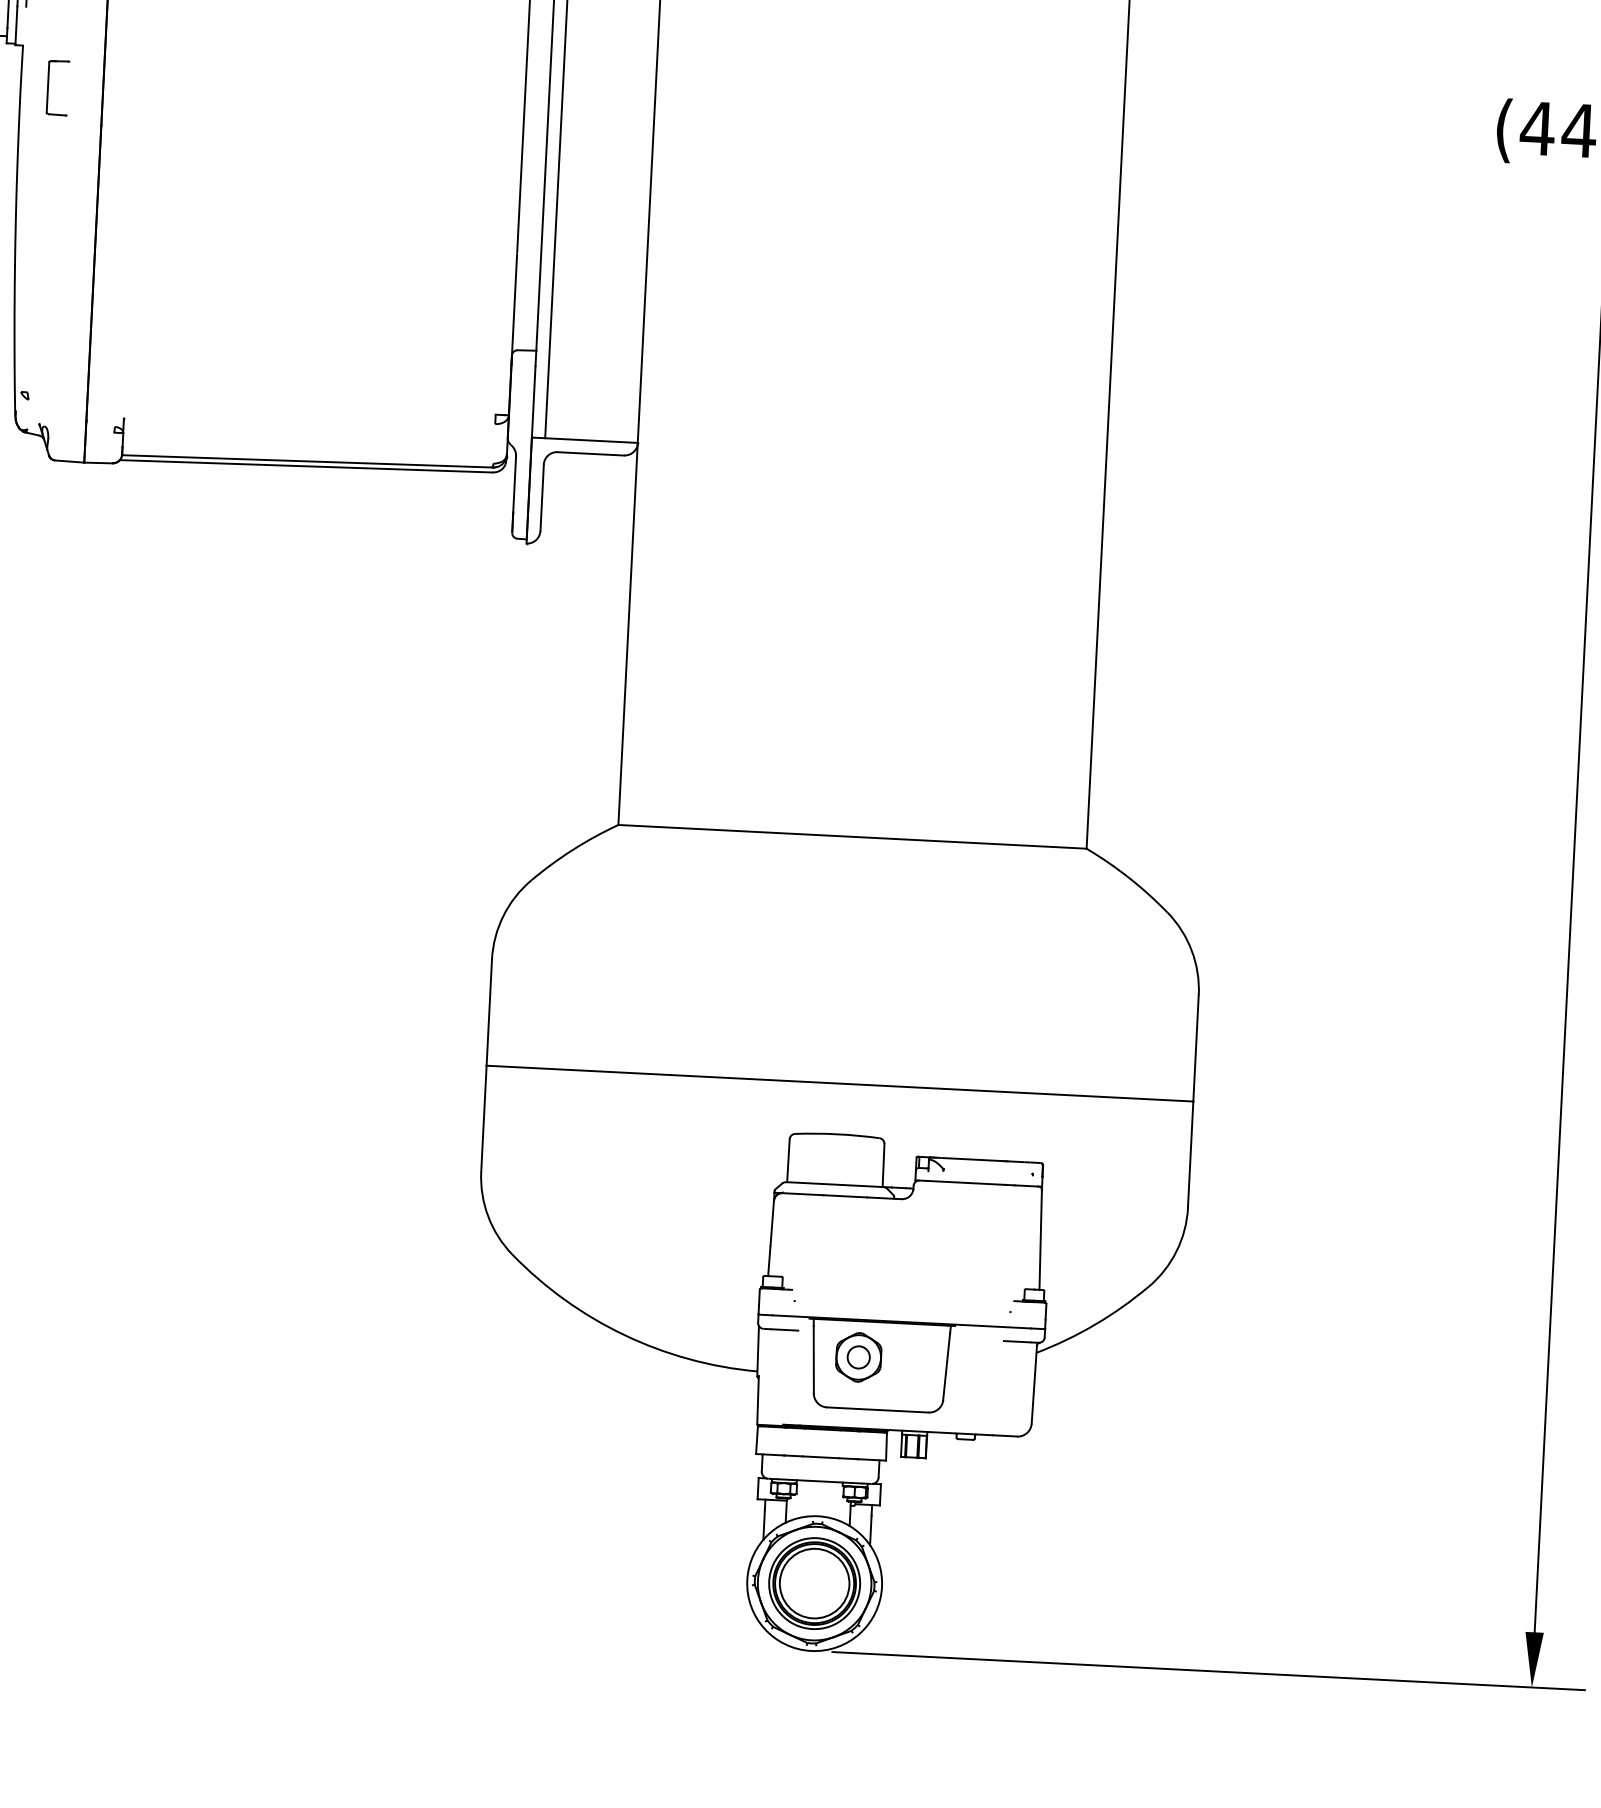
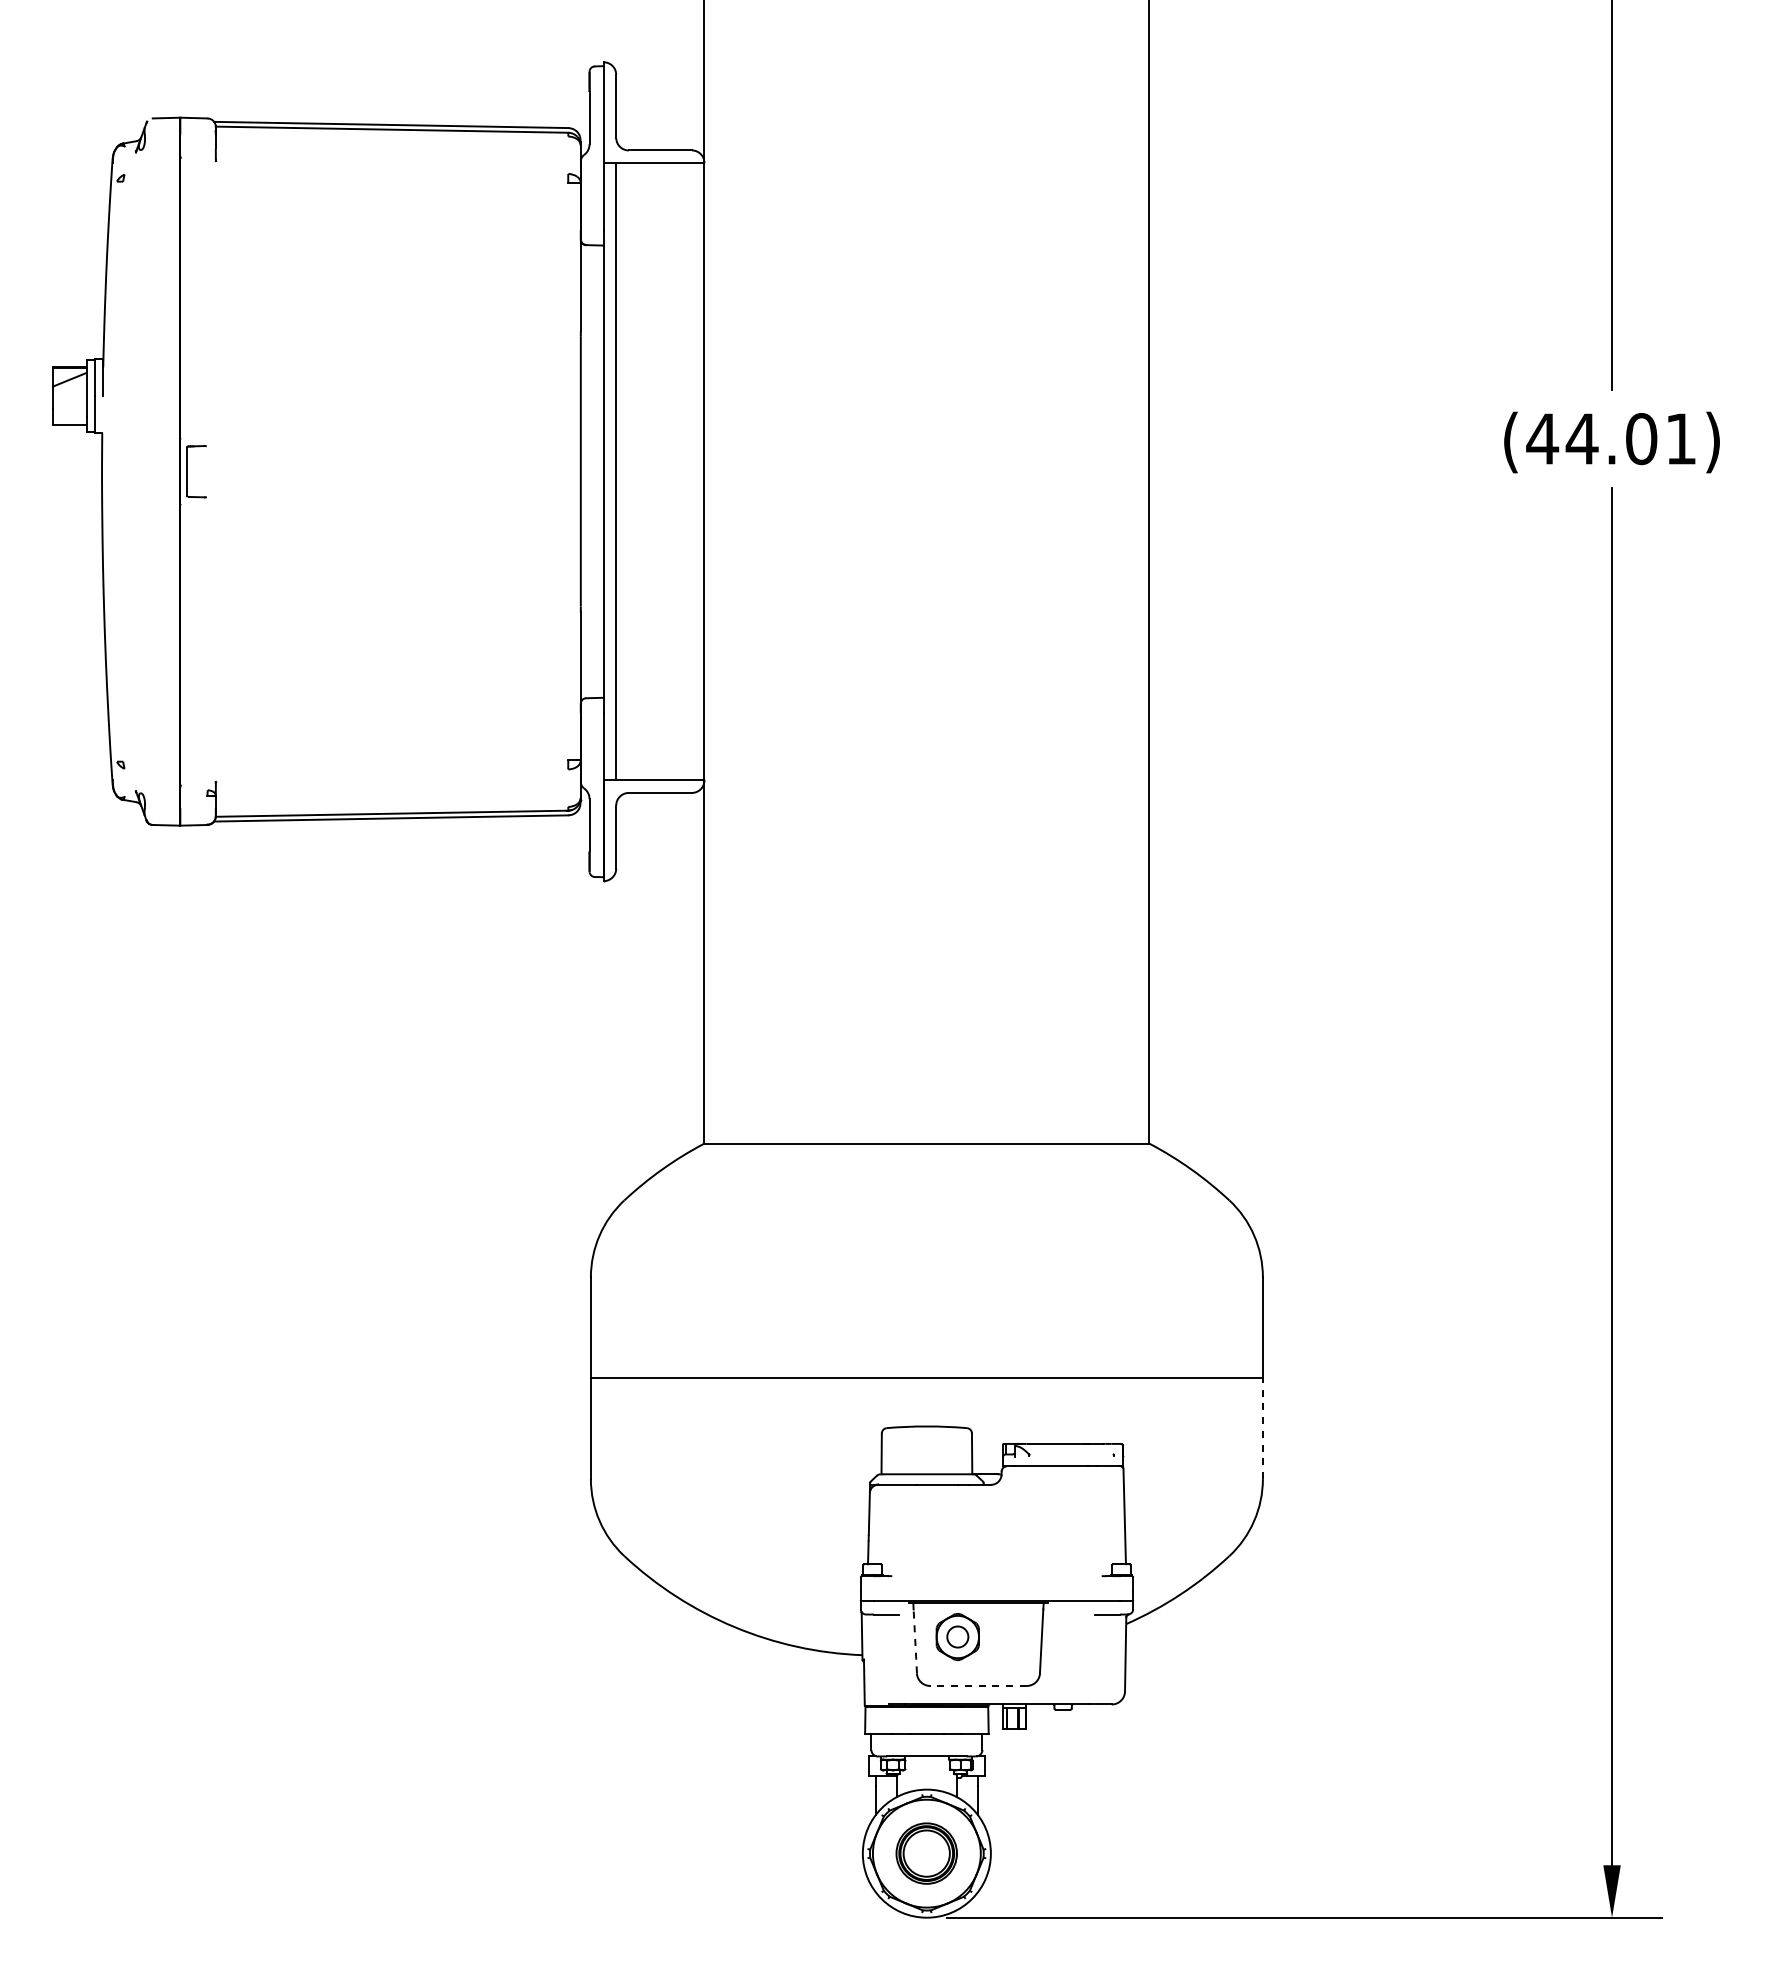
part: (48, 87) -> (187, 471), moved
line: (1190, 1154) -> (1262, 1428), solid -> dashed
line: (813, 1359) -> (915, 1641), solid -> dashed
line: (876, 1409) -> (977, 1685), solid -> dashed
part: (814, 1583) -> (926, 1853), size x0.7

